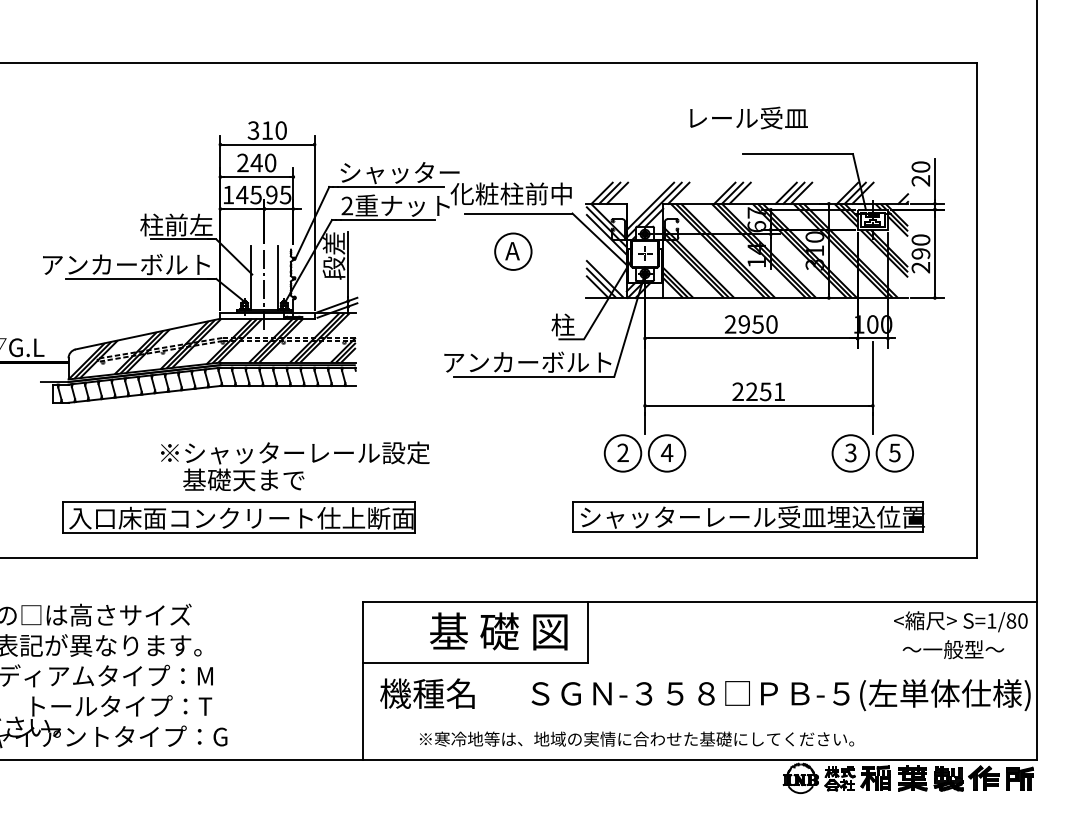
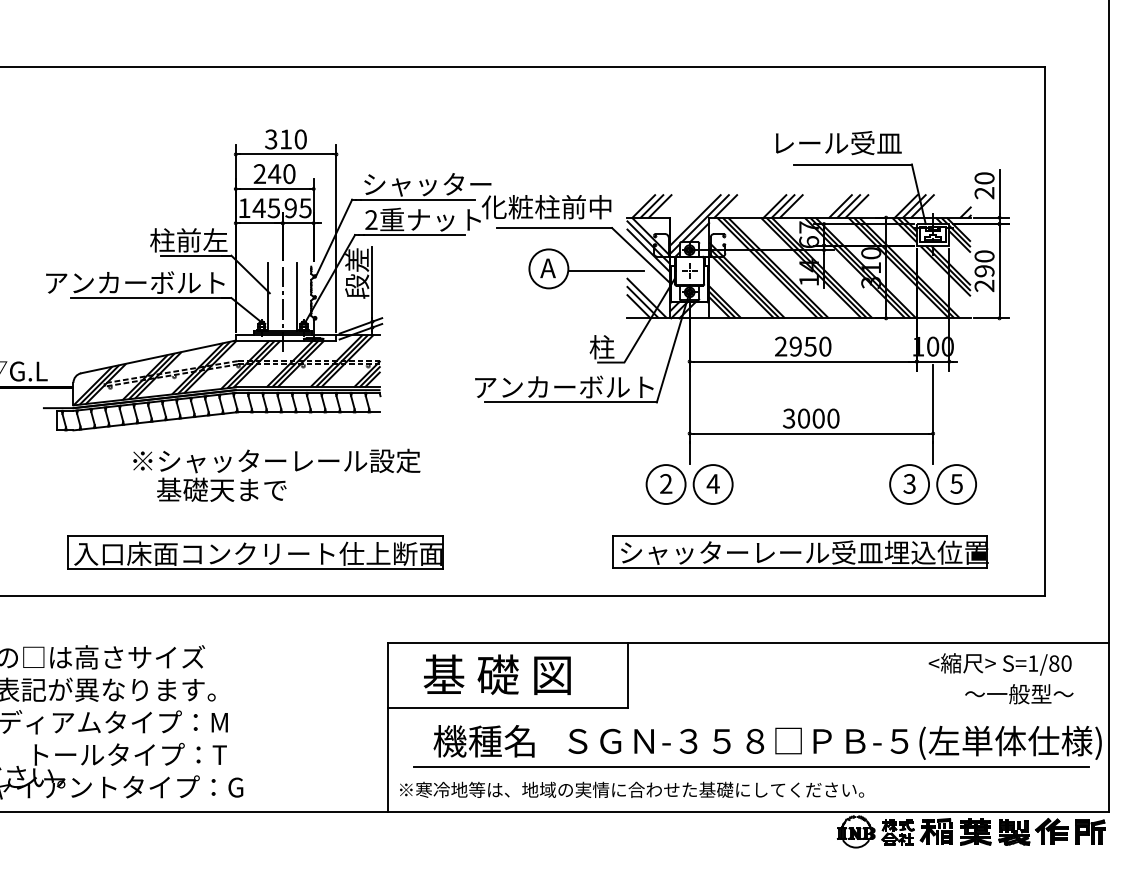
text: (748, 118) -> (838, 143), moved
line: (567, 254) -> (606, 271), added
text: (759, 391) -> (811, 418), 2251 -> 3000
text: (294, 465) -> (276, 474), moved
text: (960, 621) -> (999, 664), moved
text: (498, 631) -> (496, 674), moved
text: (426, 693) -> (483, 741), moved
line: (702, 718) -> (751, 767), added
text: (637, 738) -> (632, 789), moved

